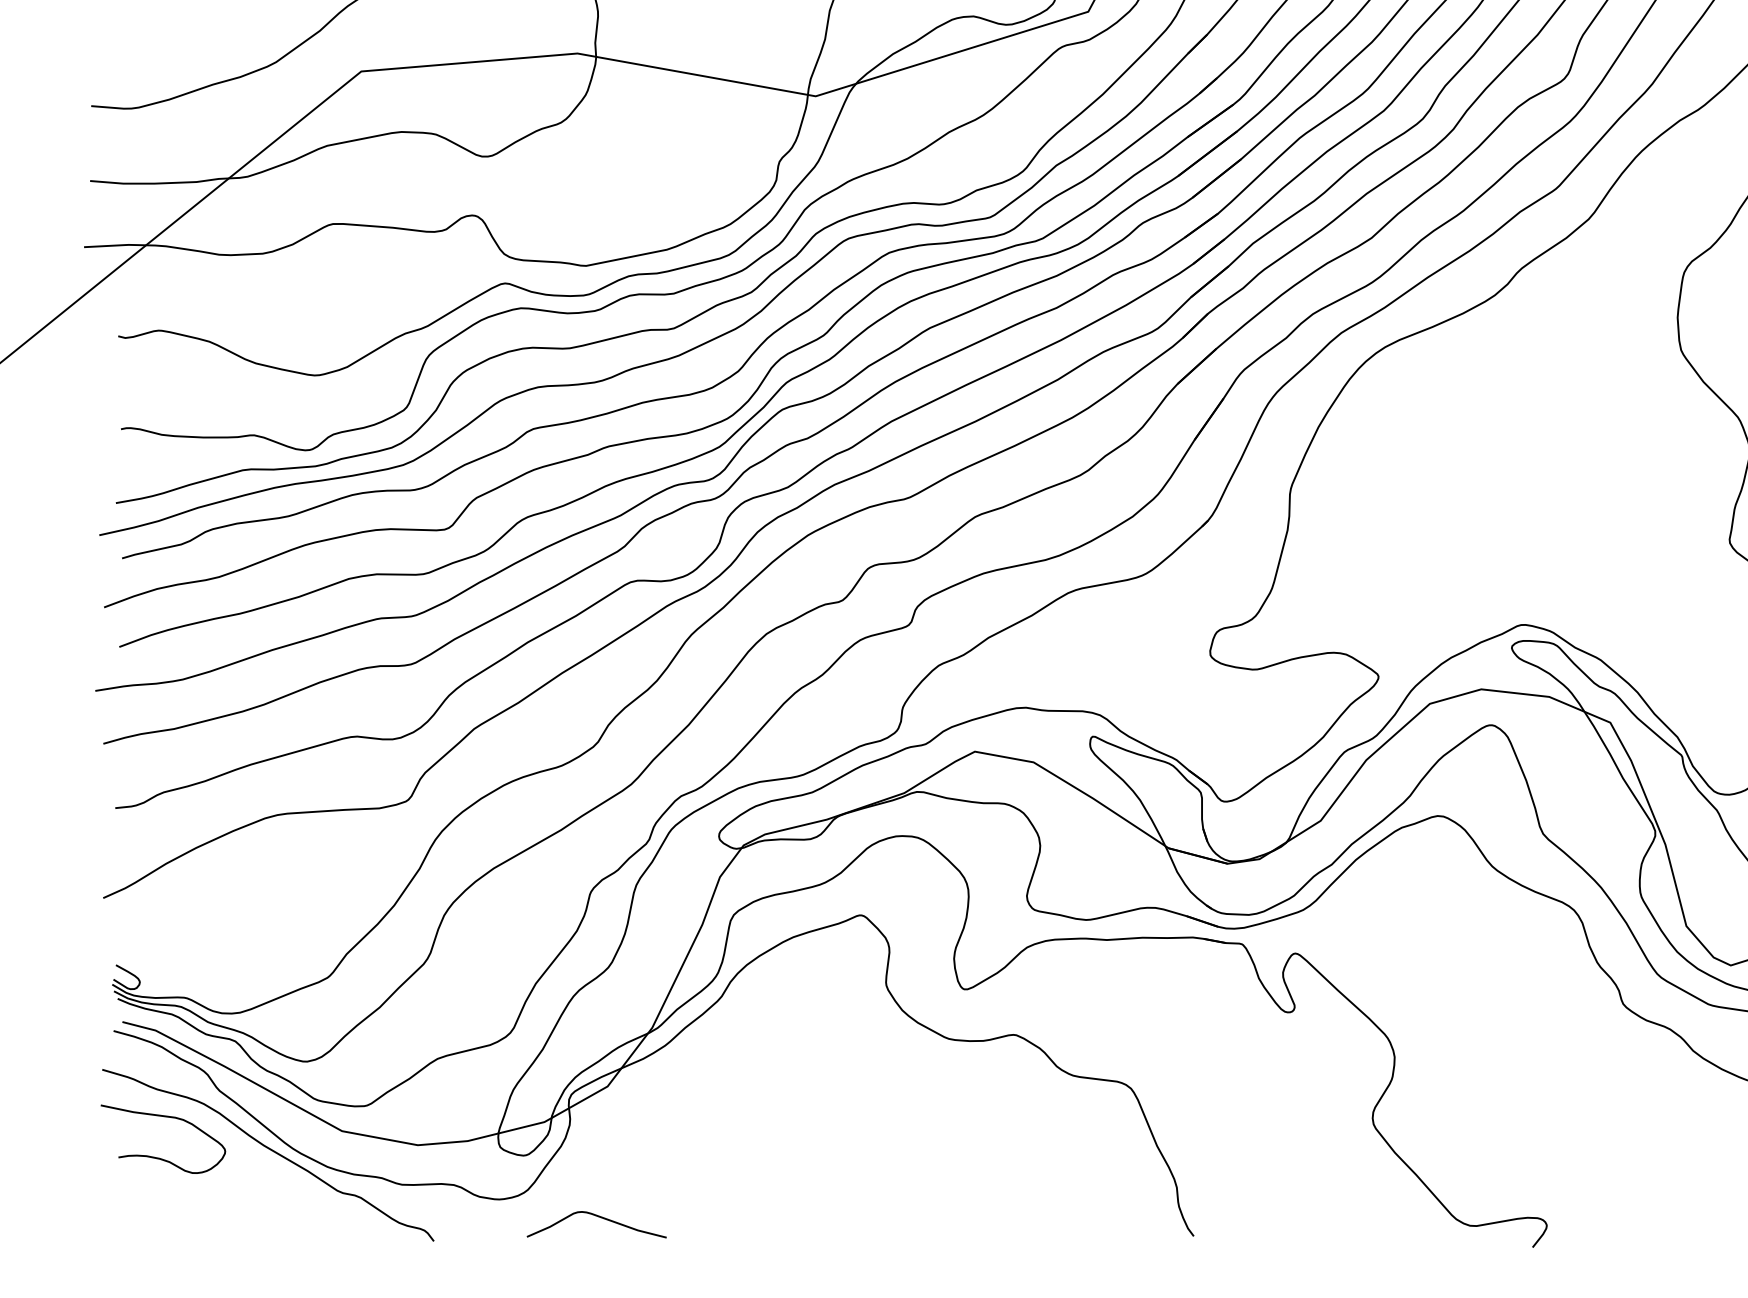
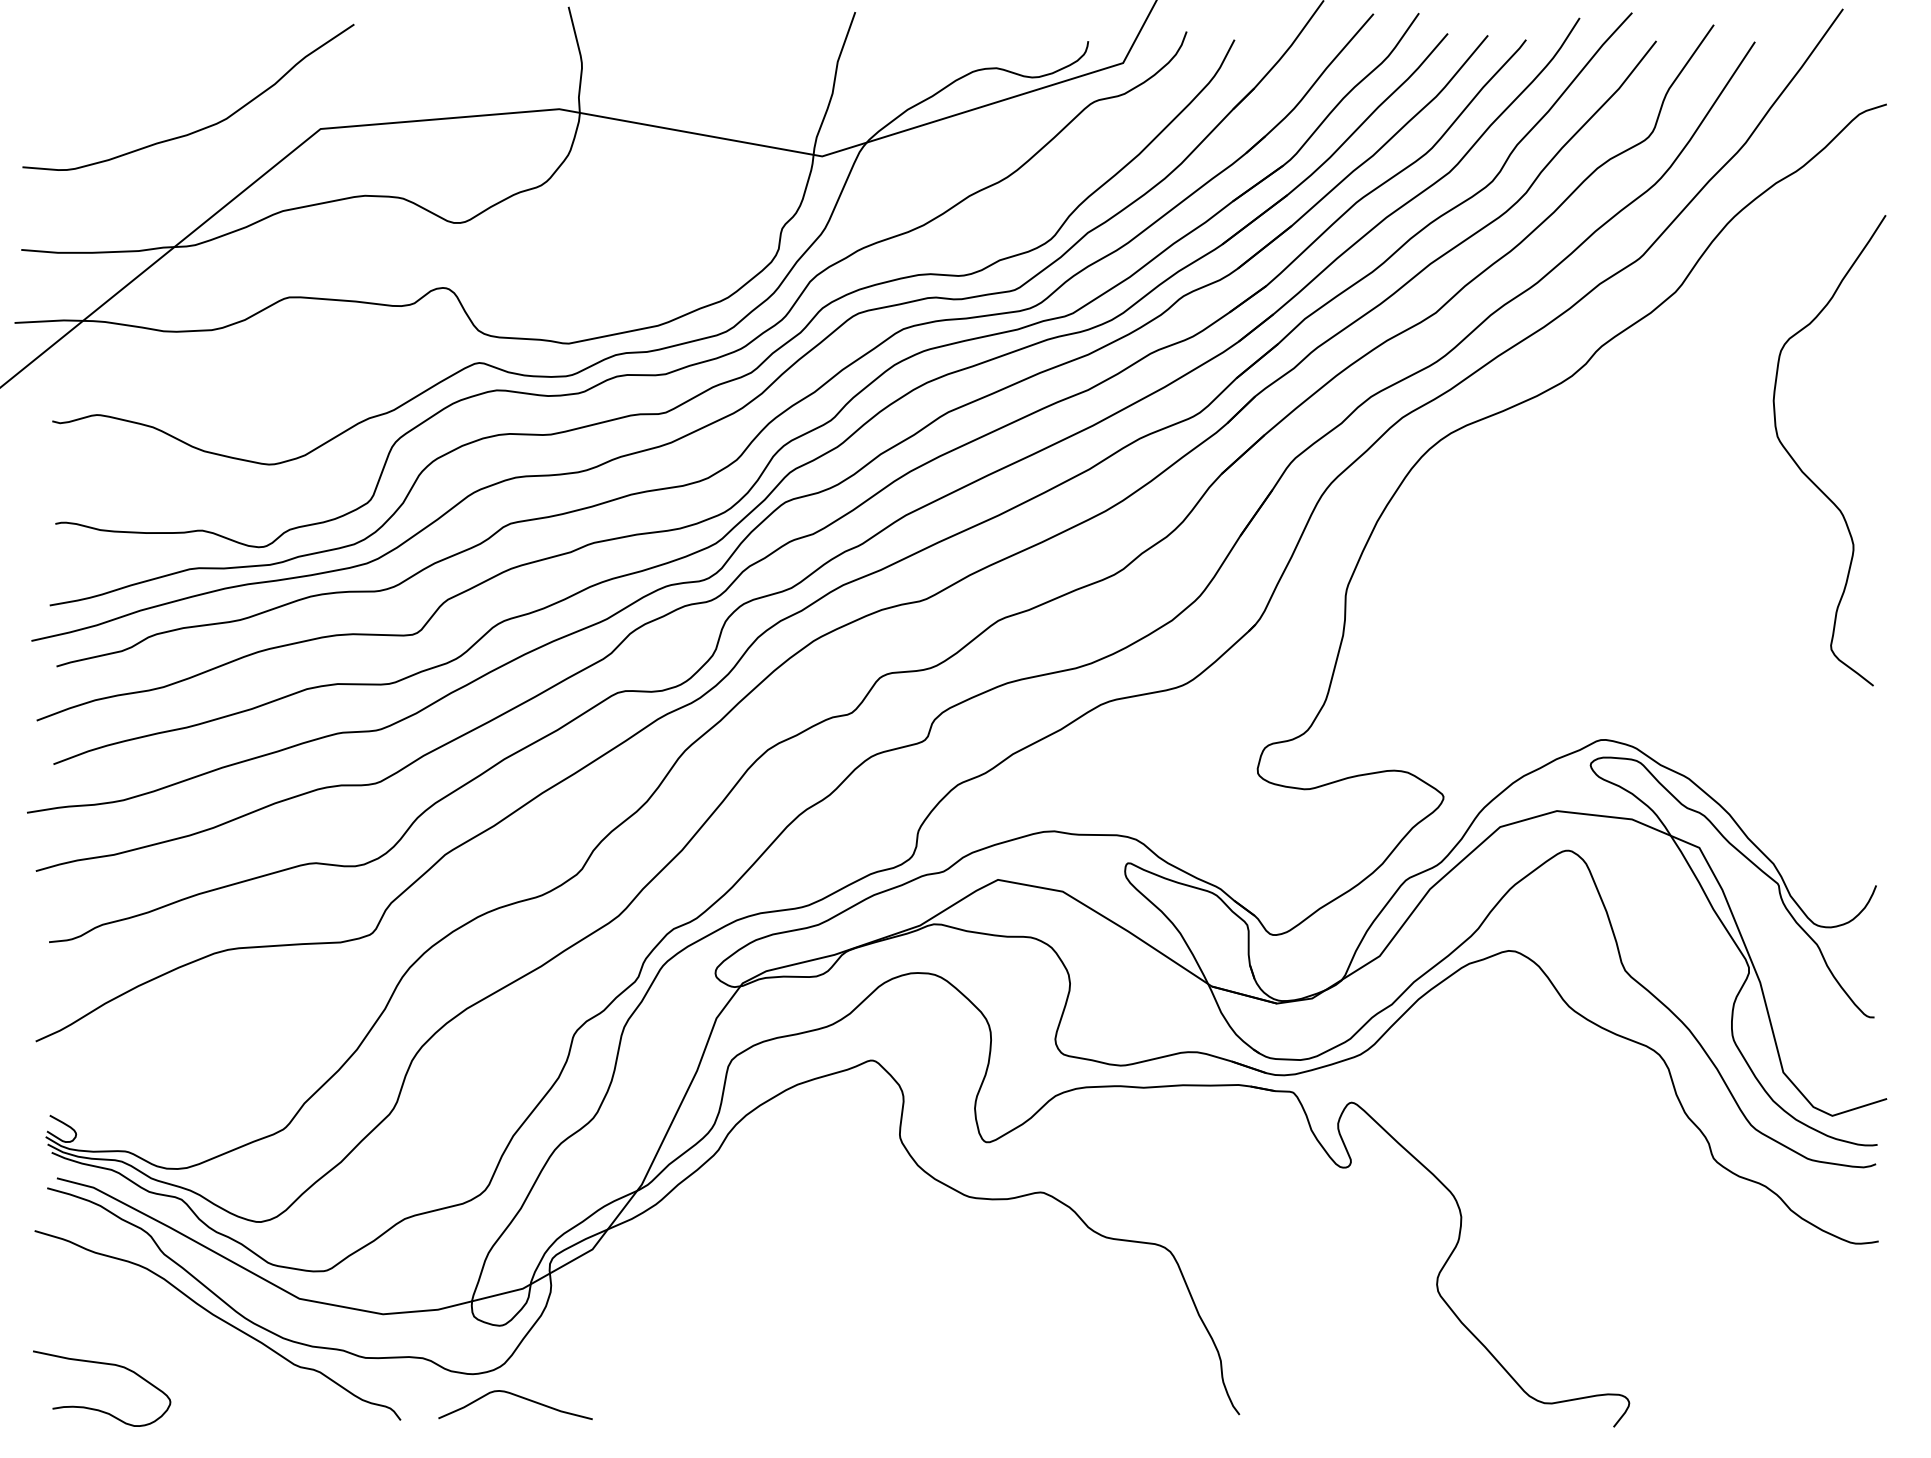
curve: (157, 1157) -> (95, 1408), moved
curve: (599, 1217) -> (518, 1397), moved

